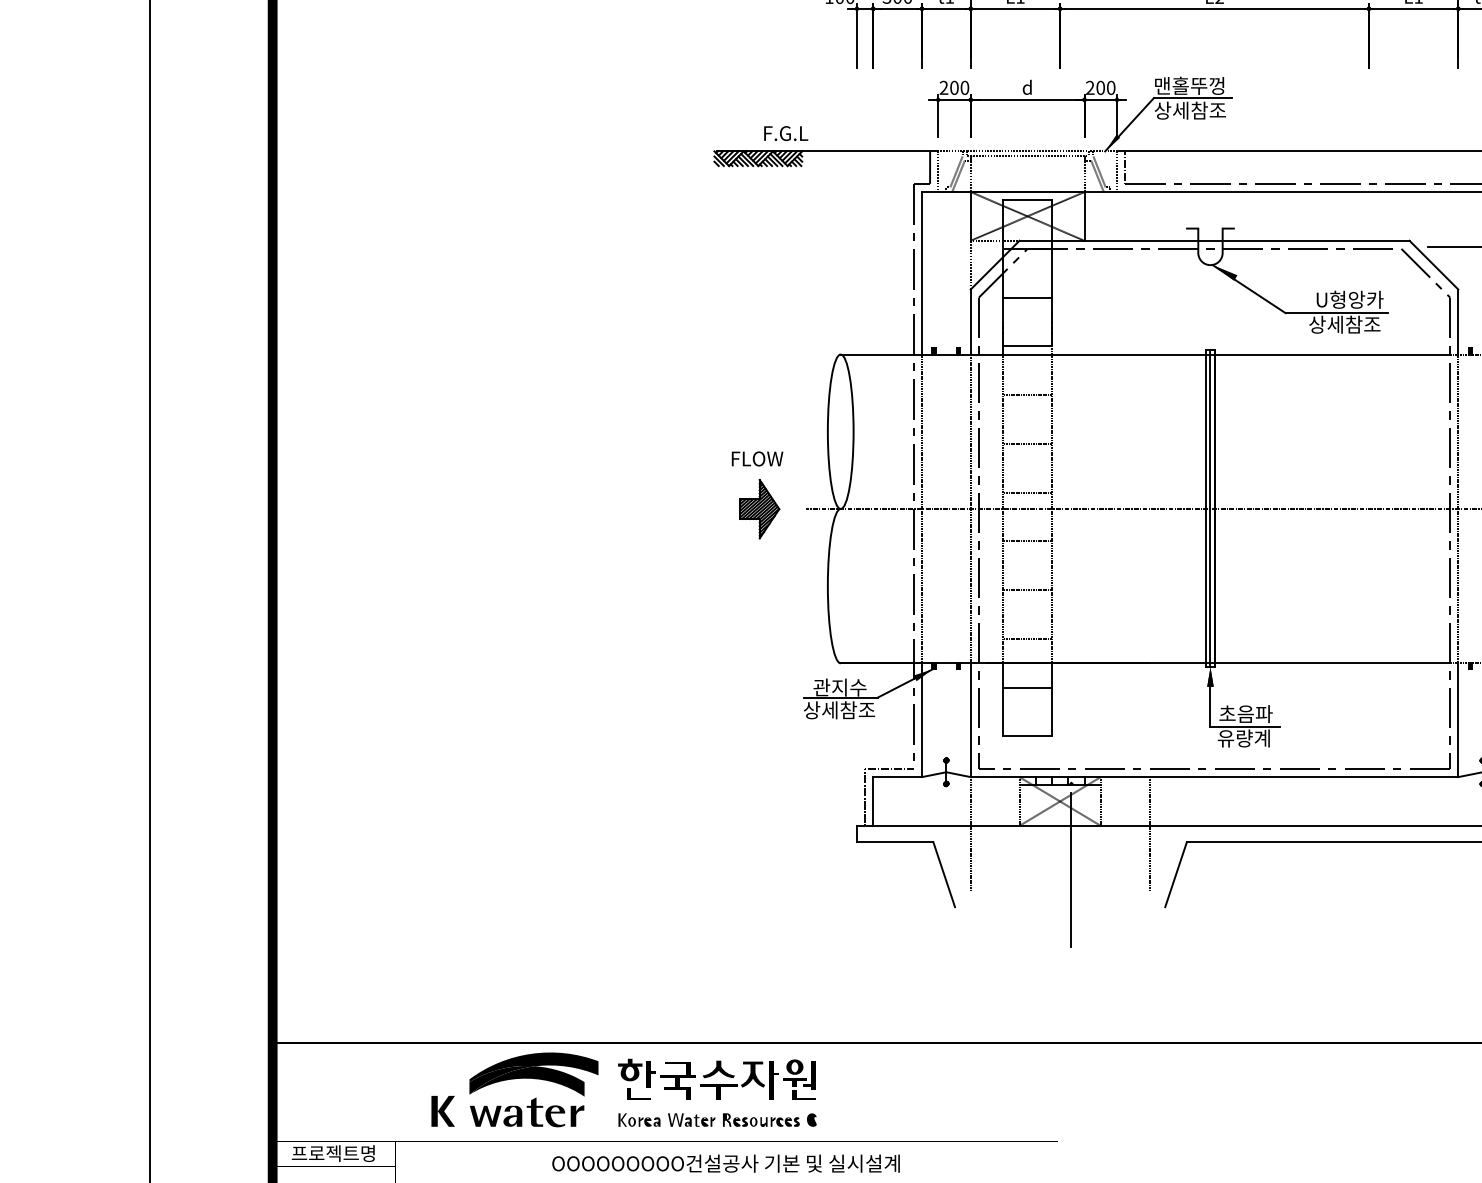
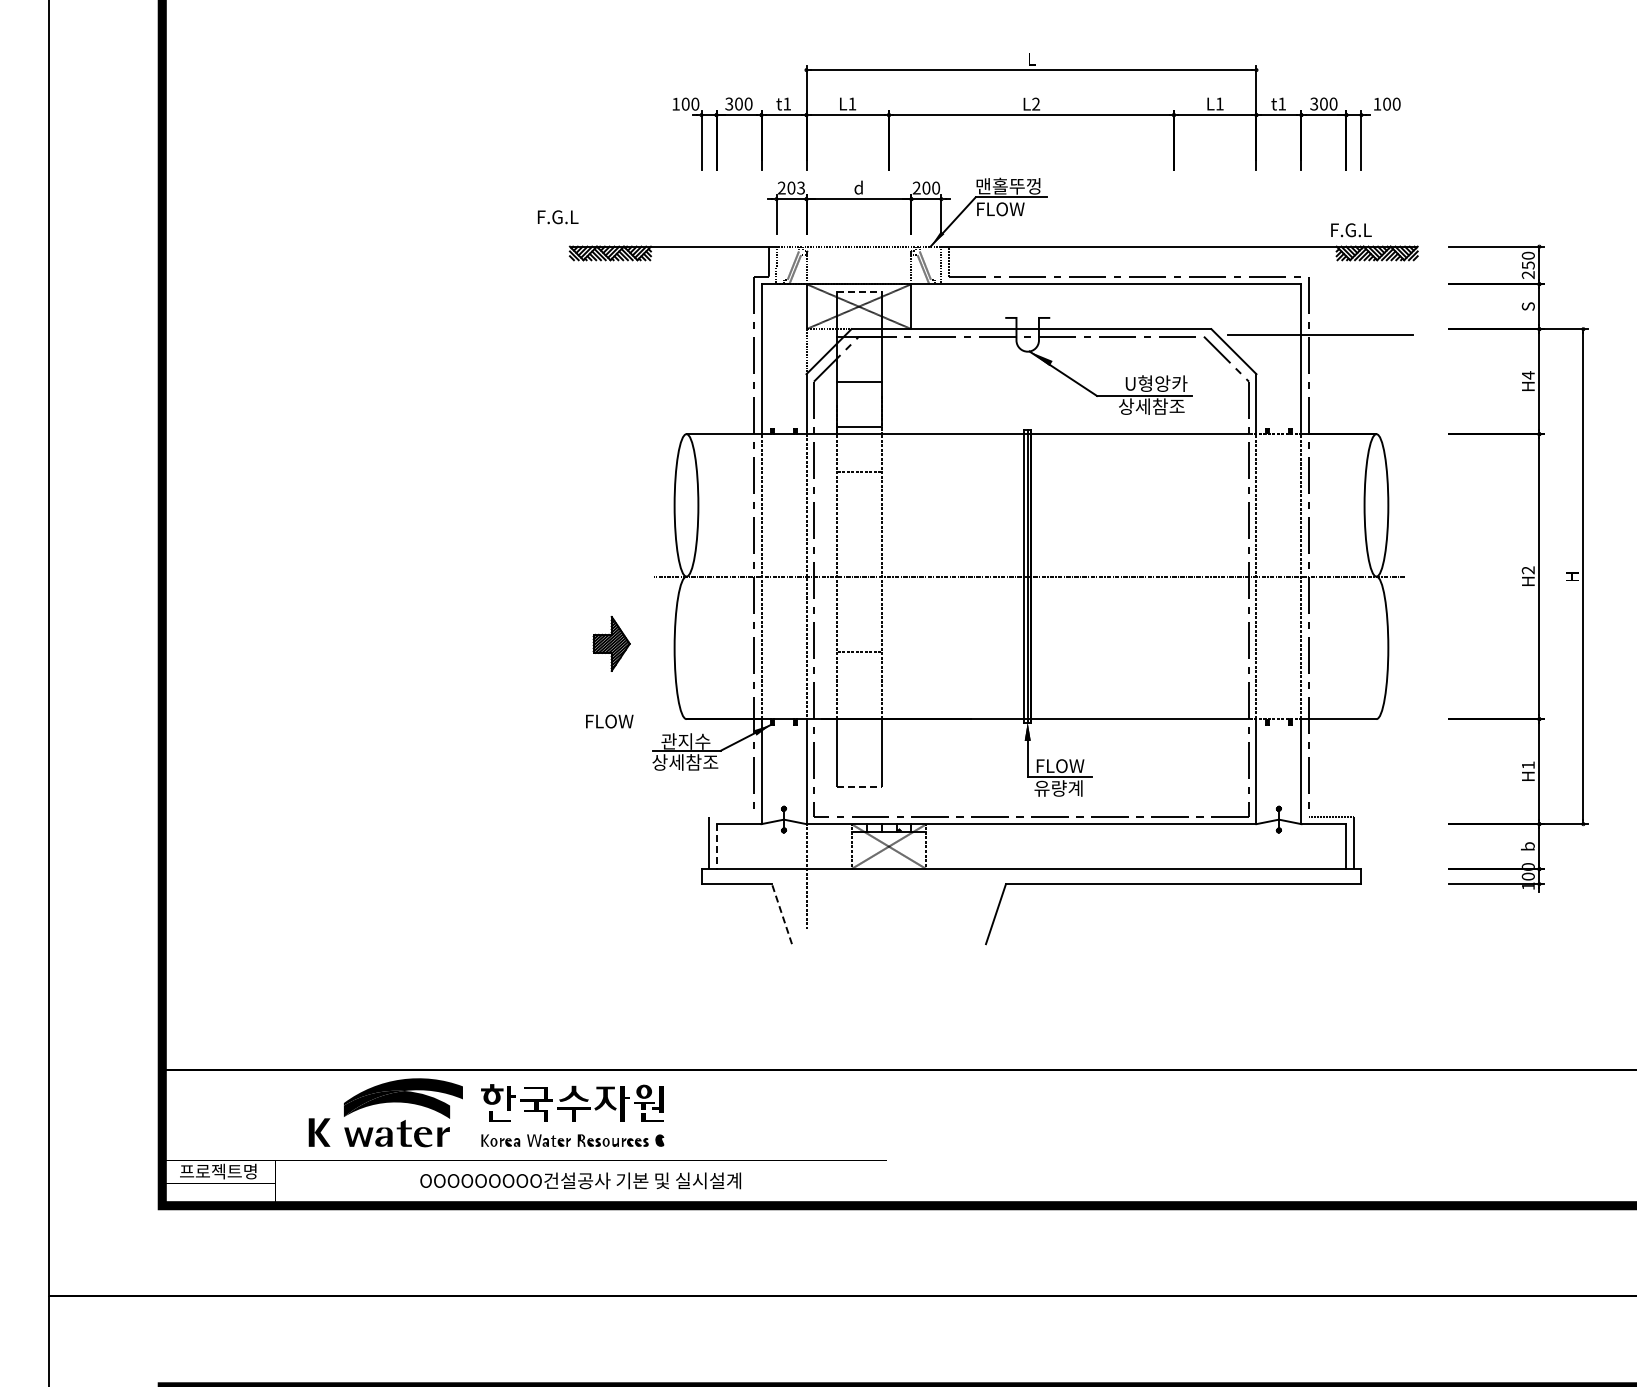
text: (965, 87) -> (801, 187), 200 -> 203
text: (1190, 110) -> (1009, 208), 상세참조 -> FLOW
text: (785, 133) -> (557, 217), moved
line: (1027, 156) -> (858, 251), removed
line: (1028, 199) -> (859, 291), solid -> dashed
line: (1027, 443) -> (858, 516), removed
text: (757, 458) -> (609, 721), moved
line: (1027, 492) -> (858, 561), removed
part: (759, 508) -> (611, 643), moved
line: (1027, 541) -> (858, 606), removed
line: (1027, 638) -> (858, 696), removed
line: (1027, 687) -> (858, 741), removed
text: (1245, 713) -> (1060, 765), 초음파 -> FLOW
line: (1028, 736) -> (859, 786), solid -> dashed
line: (889, 768) -> (731, 816), removed
line: (873, 802) -> (716, 847), solid -> dashed
line: (1149, 833) -> (971, 876), removed
line: (1071, 869) -> (899, 909), removed
line: (944, 875) -> (782, 914), solid -> dashed

